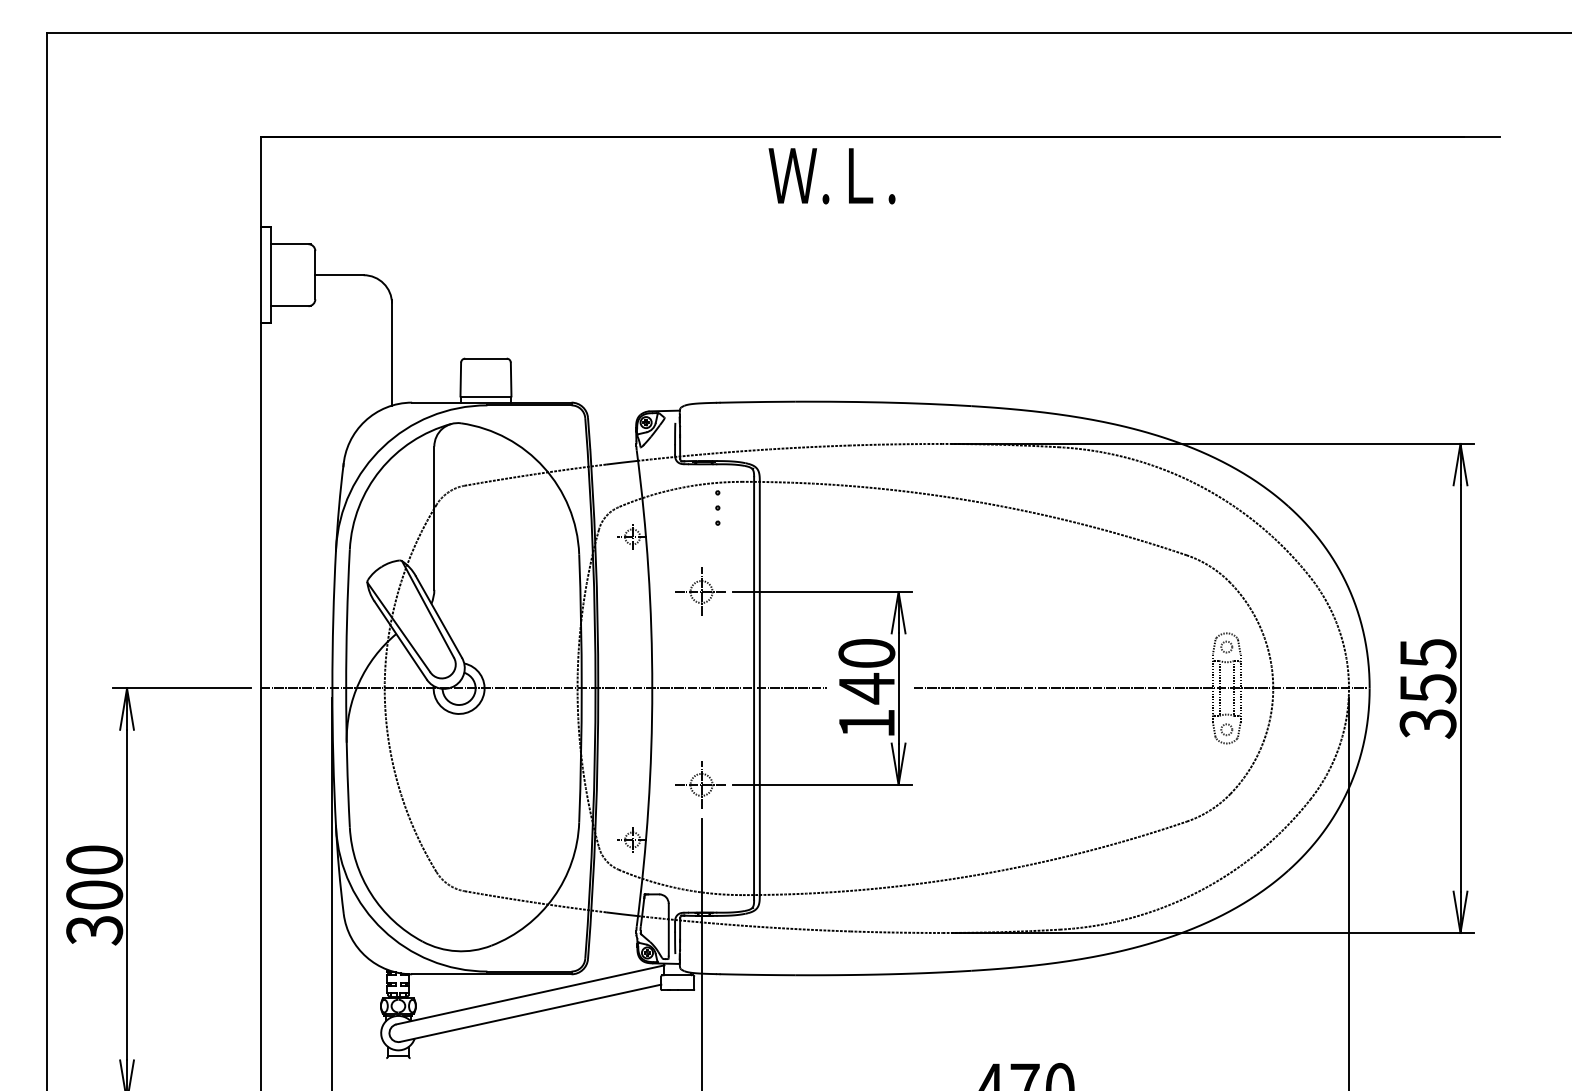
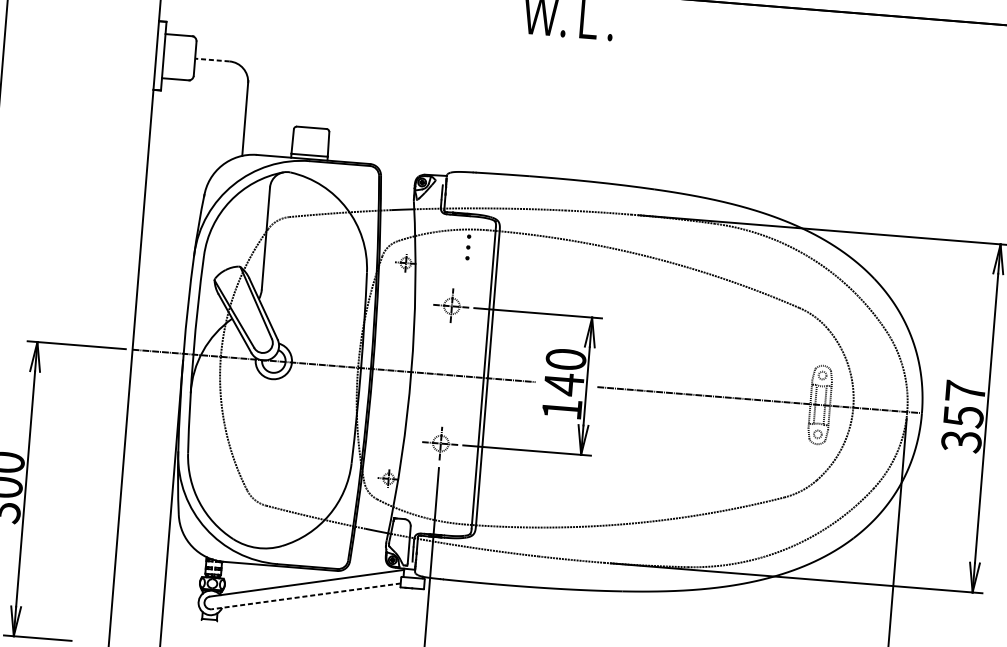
line: (339, 275) -> (212, 60), solid -> dashed
text: (1428, 653) -> (965, 391), 355 -> 357
line: (530, 1013) -> (306, 596), solid -> dashed

